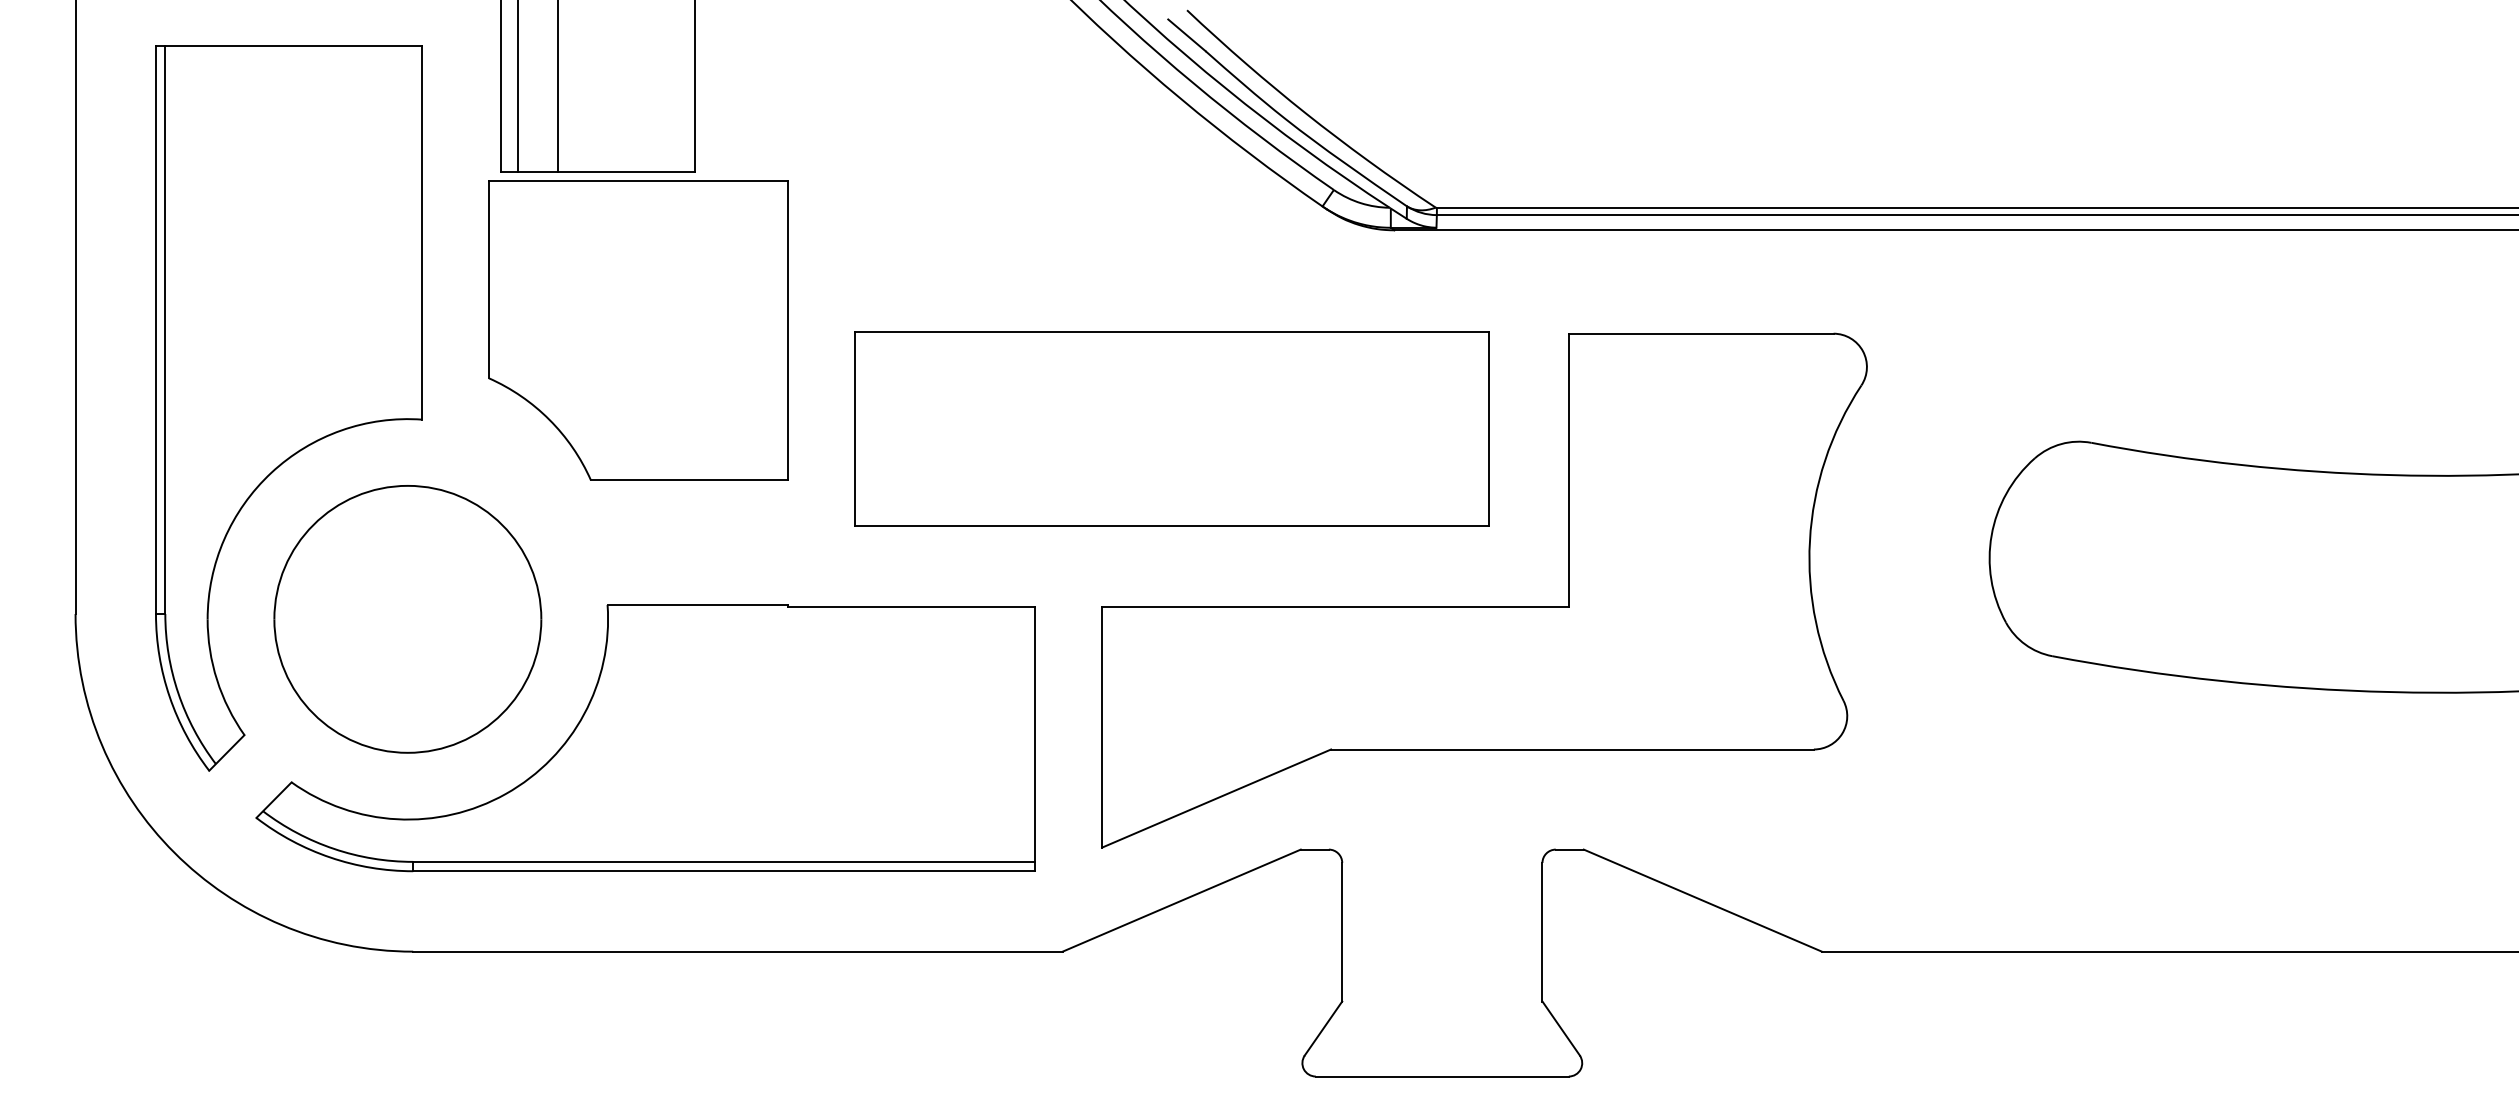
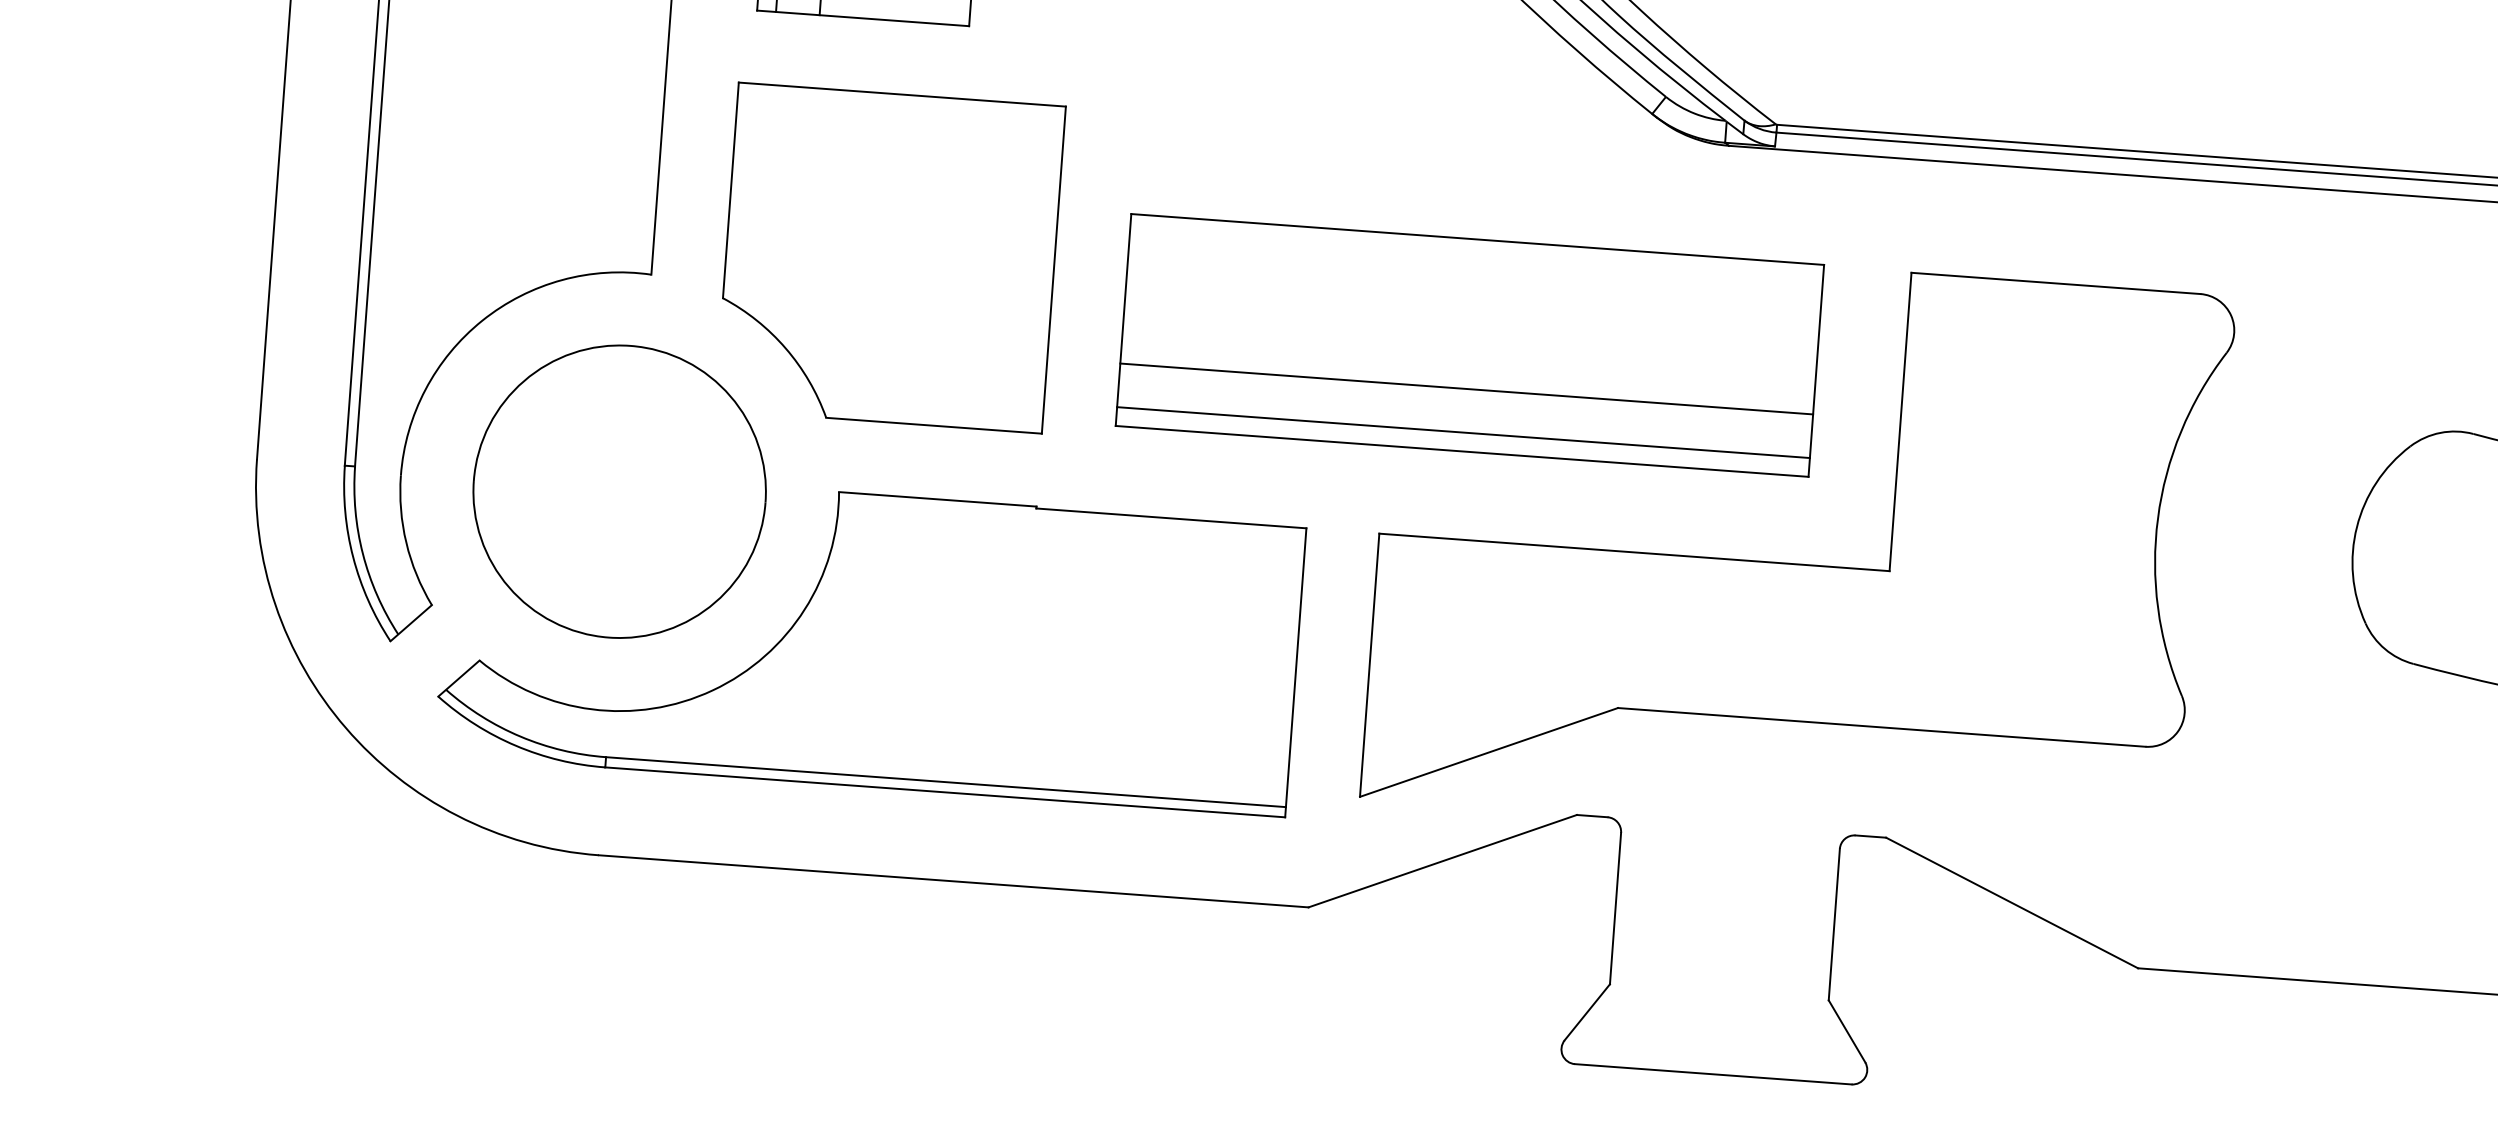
part: (638, 330) -> (890, 258), moved
line: (1172, 469) -> (1467, 389), added
line: (1172, 509) -> (1463, 433), added

